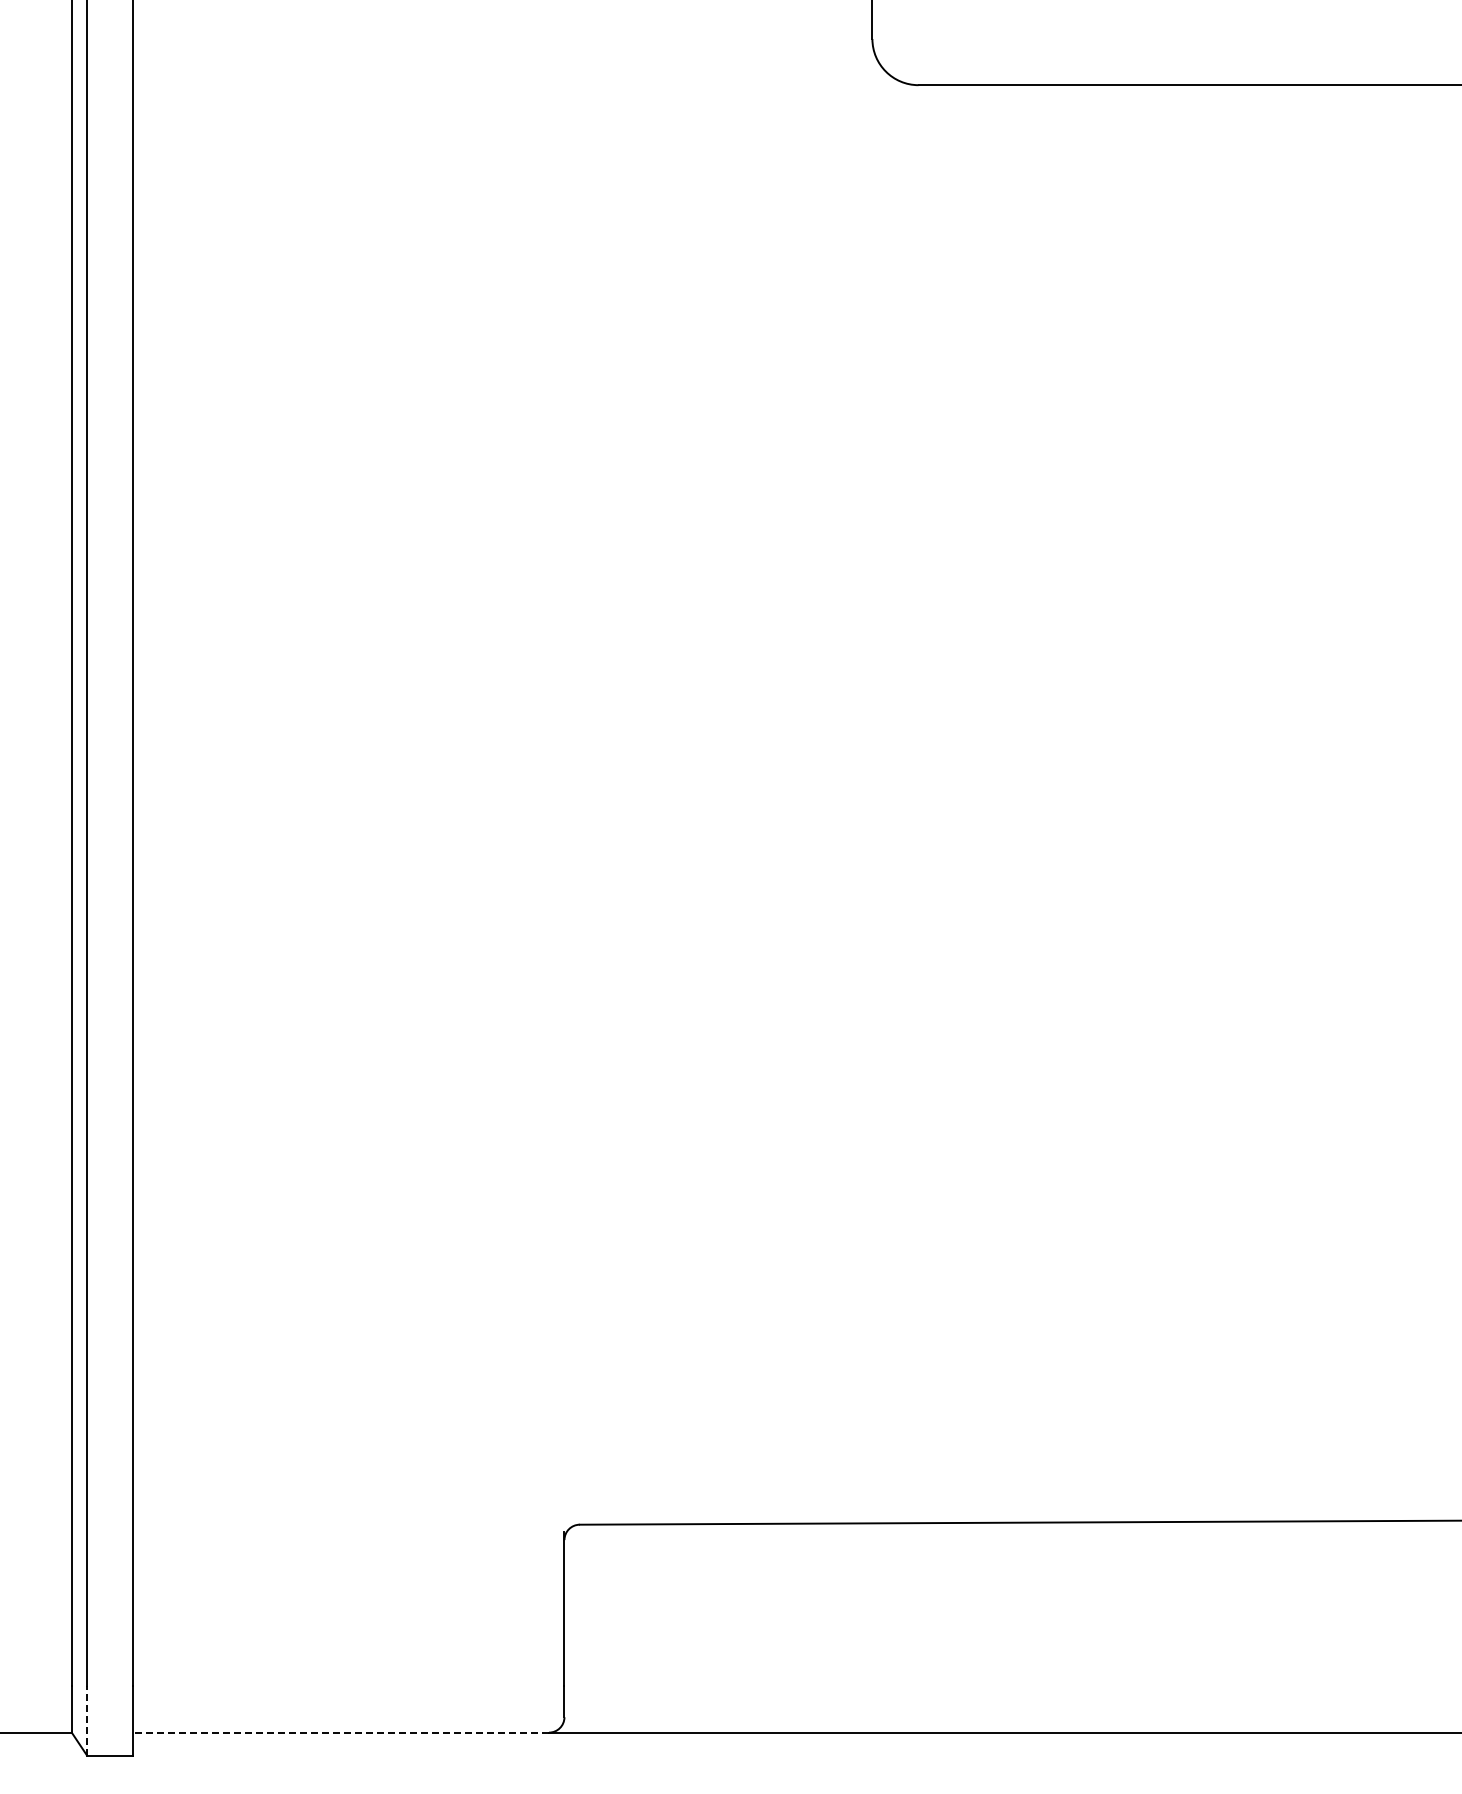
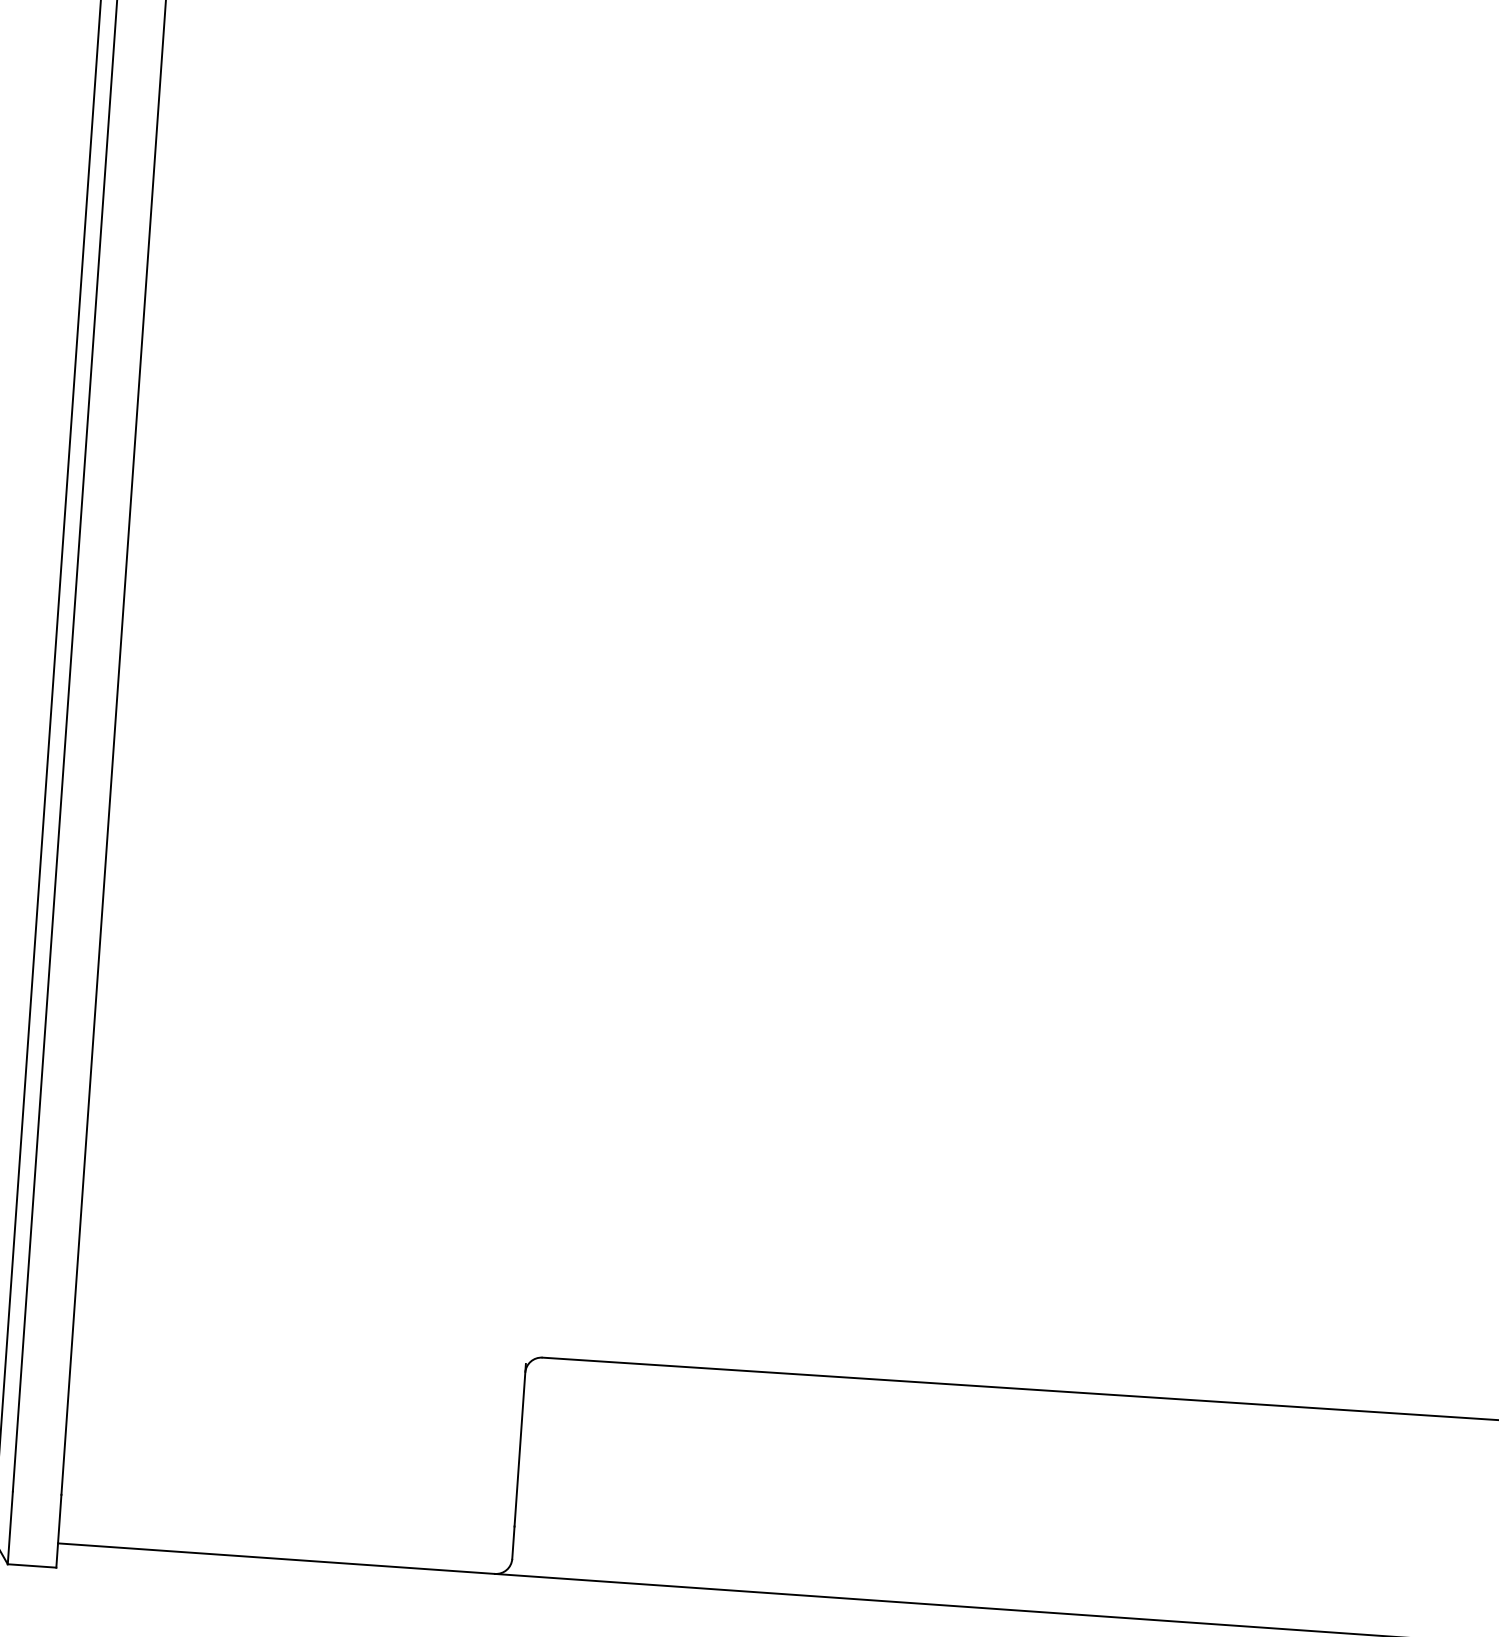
line: (87, 1721) -> (10, 1528), dashed -> solid
line: (341, 1732) -> (276, 1558), dashed -> solid

